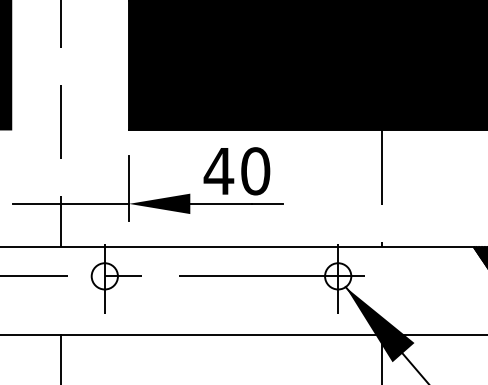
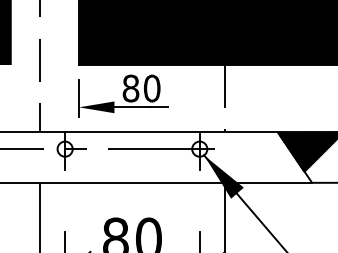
text: (218, 171) -> (130, 88), 40 -> 80
line: (70, 204) -> (45, 107), removed

